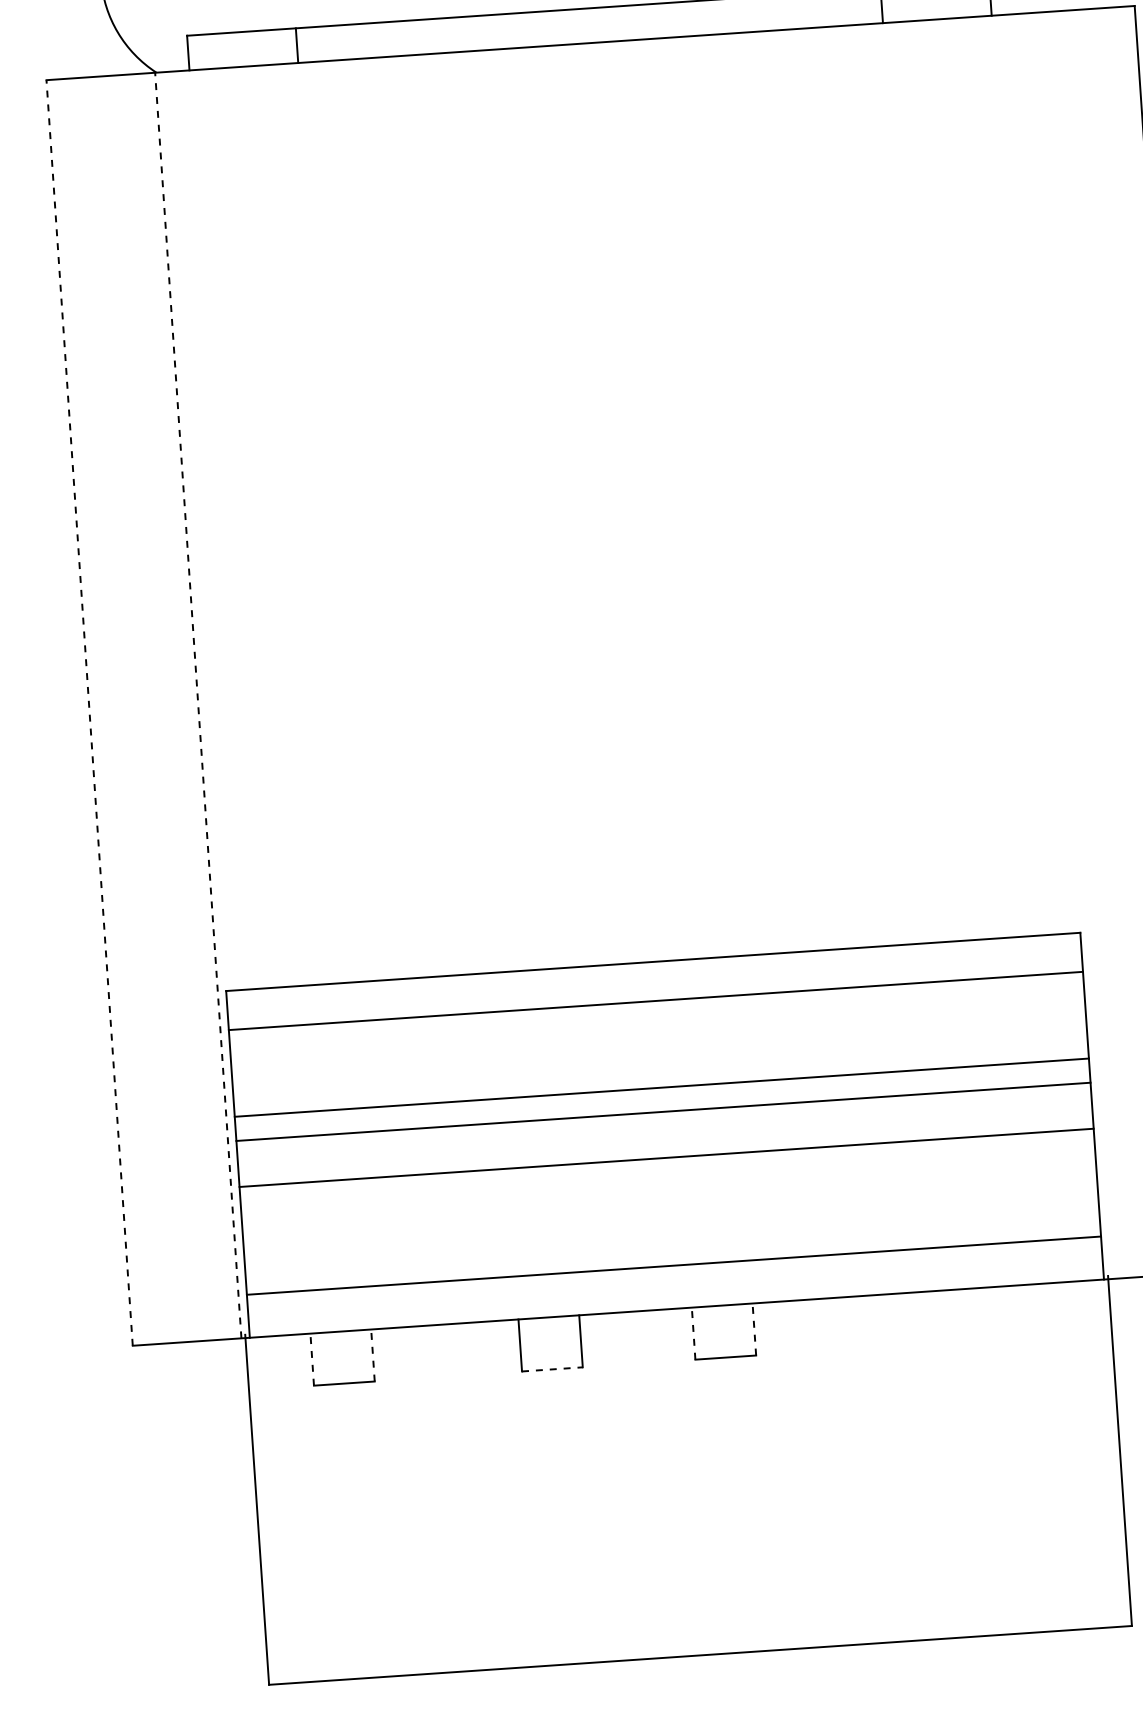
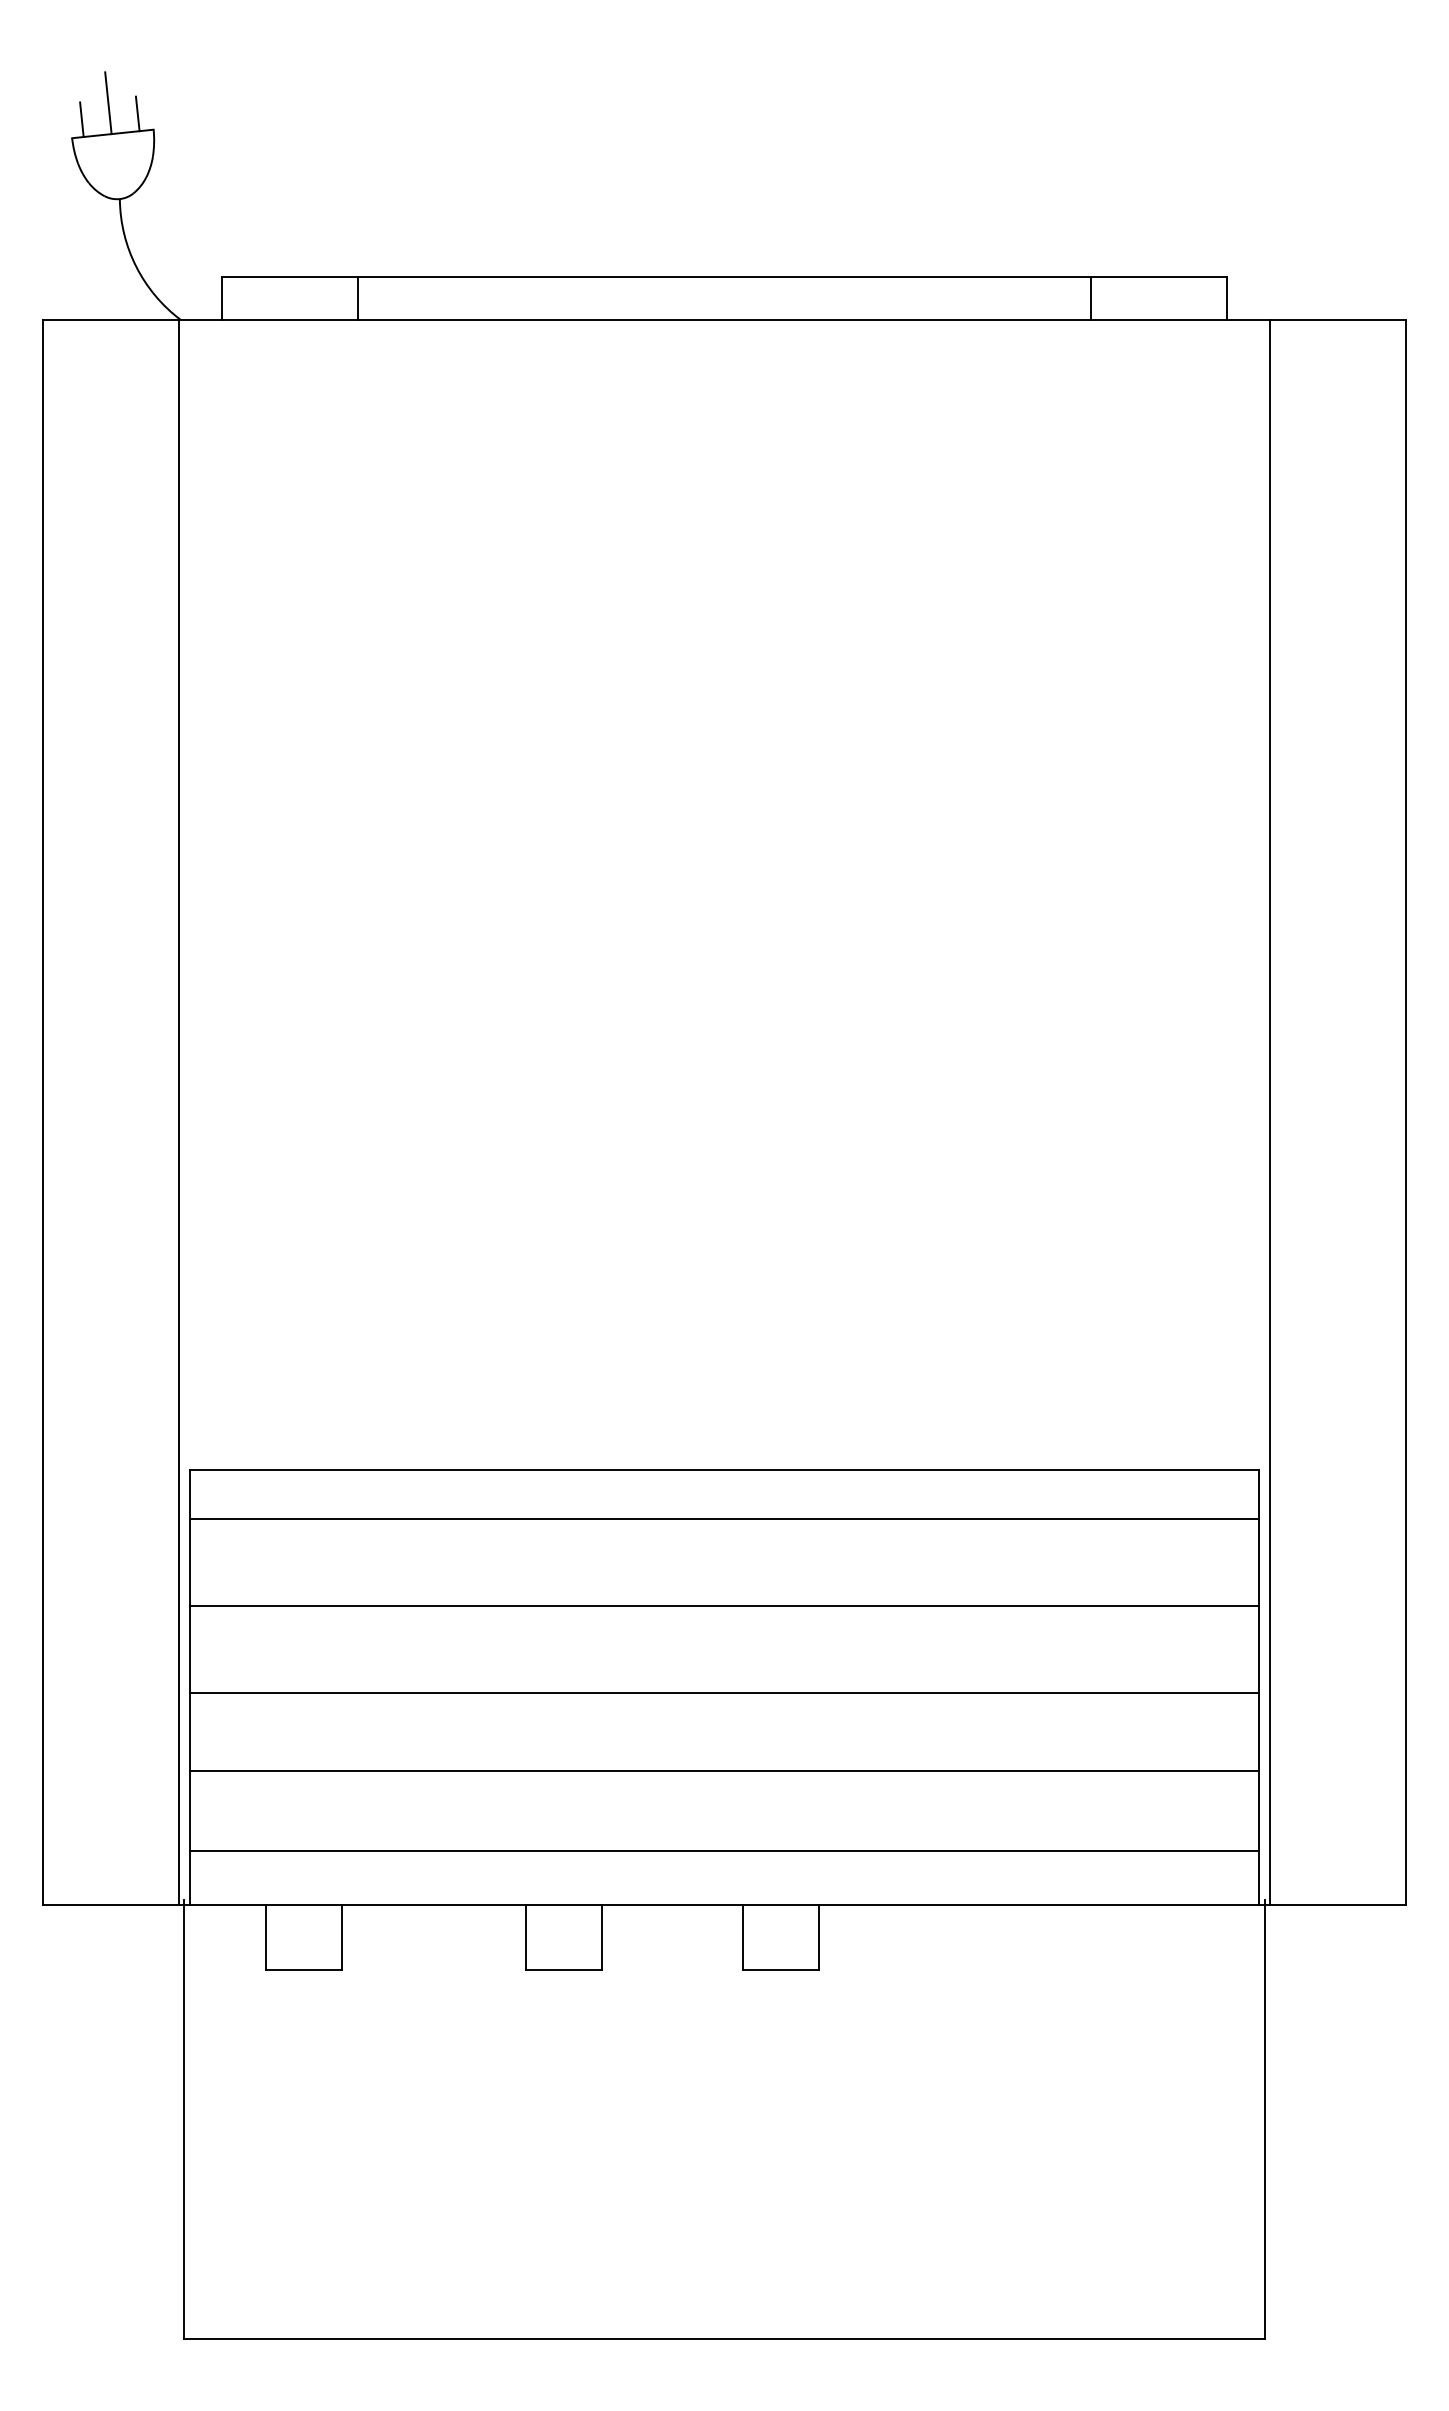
line: (1069, 646) -> (1269, 1112), added
line: (198, 704) -> (179, 1111), dashed -> solid
line: (89, 712) -> (43, 1111), dashed -> solid
line: (661, 1087) -> (724, 1692), moved
line: (663, 1112) -> (724, 1606), moved
line: (666, 1157) -> (724, 1770), moved
line: (754, 1329) -> (819, 1937), dashed -> solid
line: (693, 1333) -> (743, 1937), dashed -> solid
line: (372, 1355) -> (341, 1937), dashed -> solid
line: (312, 1359) -> (265, 1937), dashed -> solid
line: (552, 1369) -> (564, 1969), dashed -> solid

